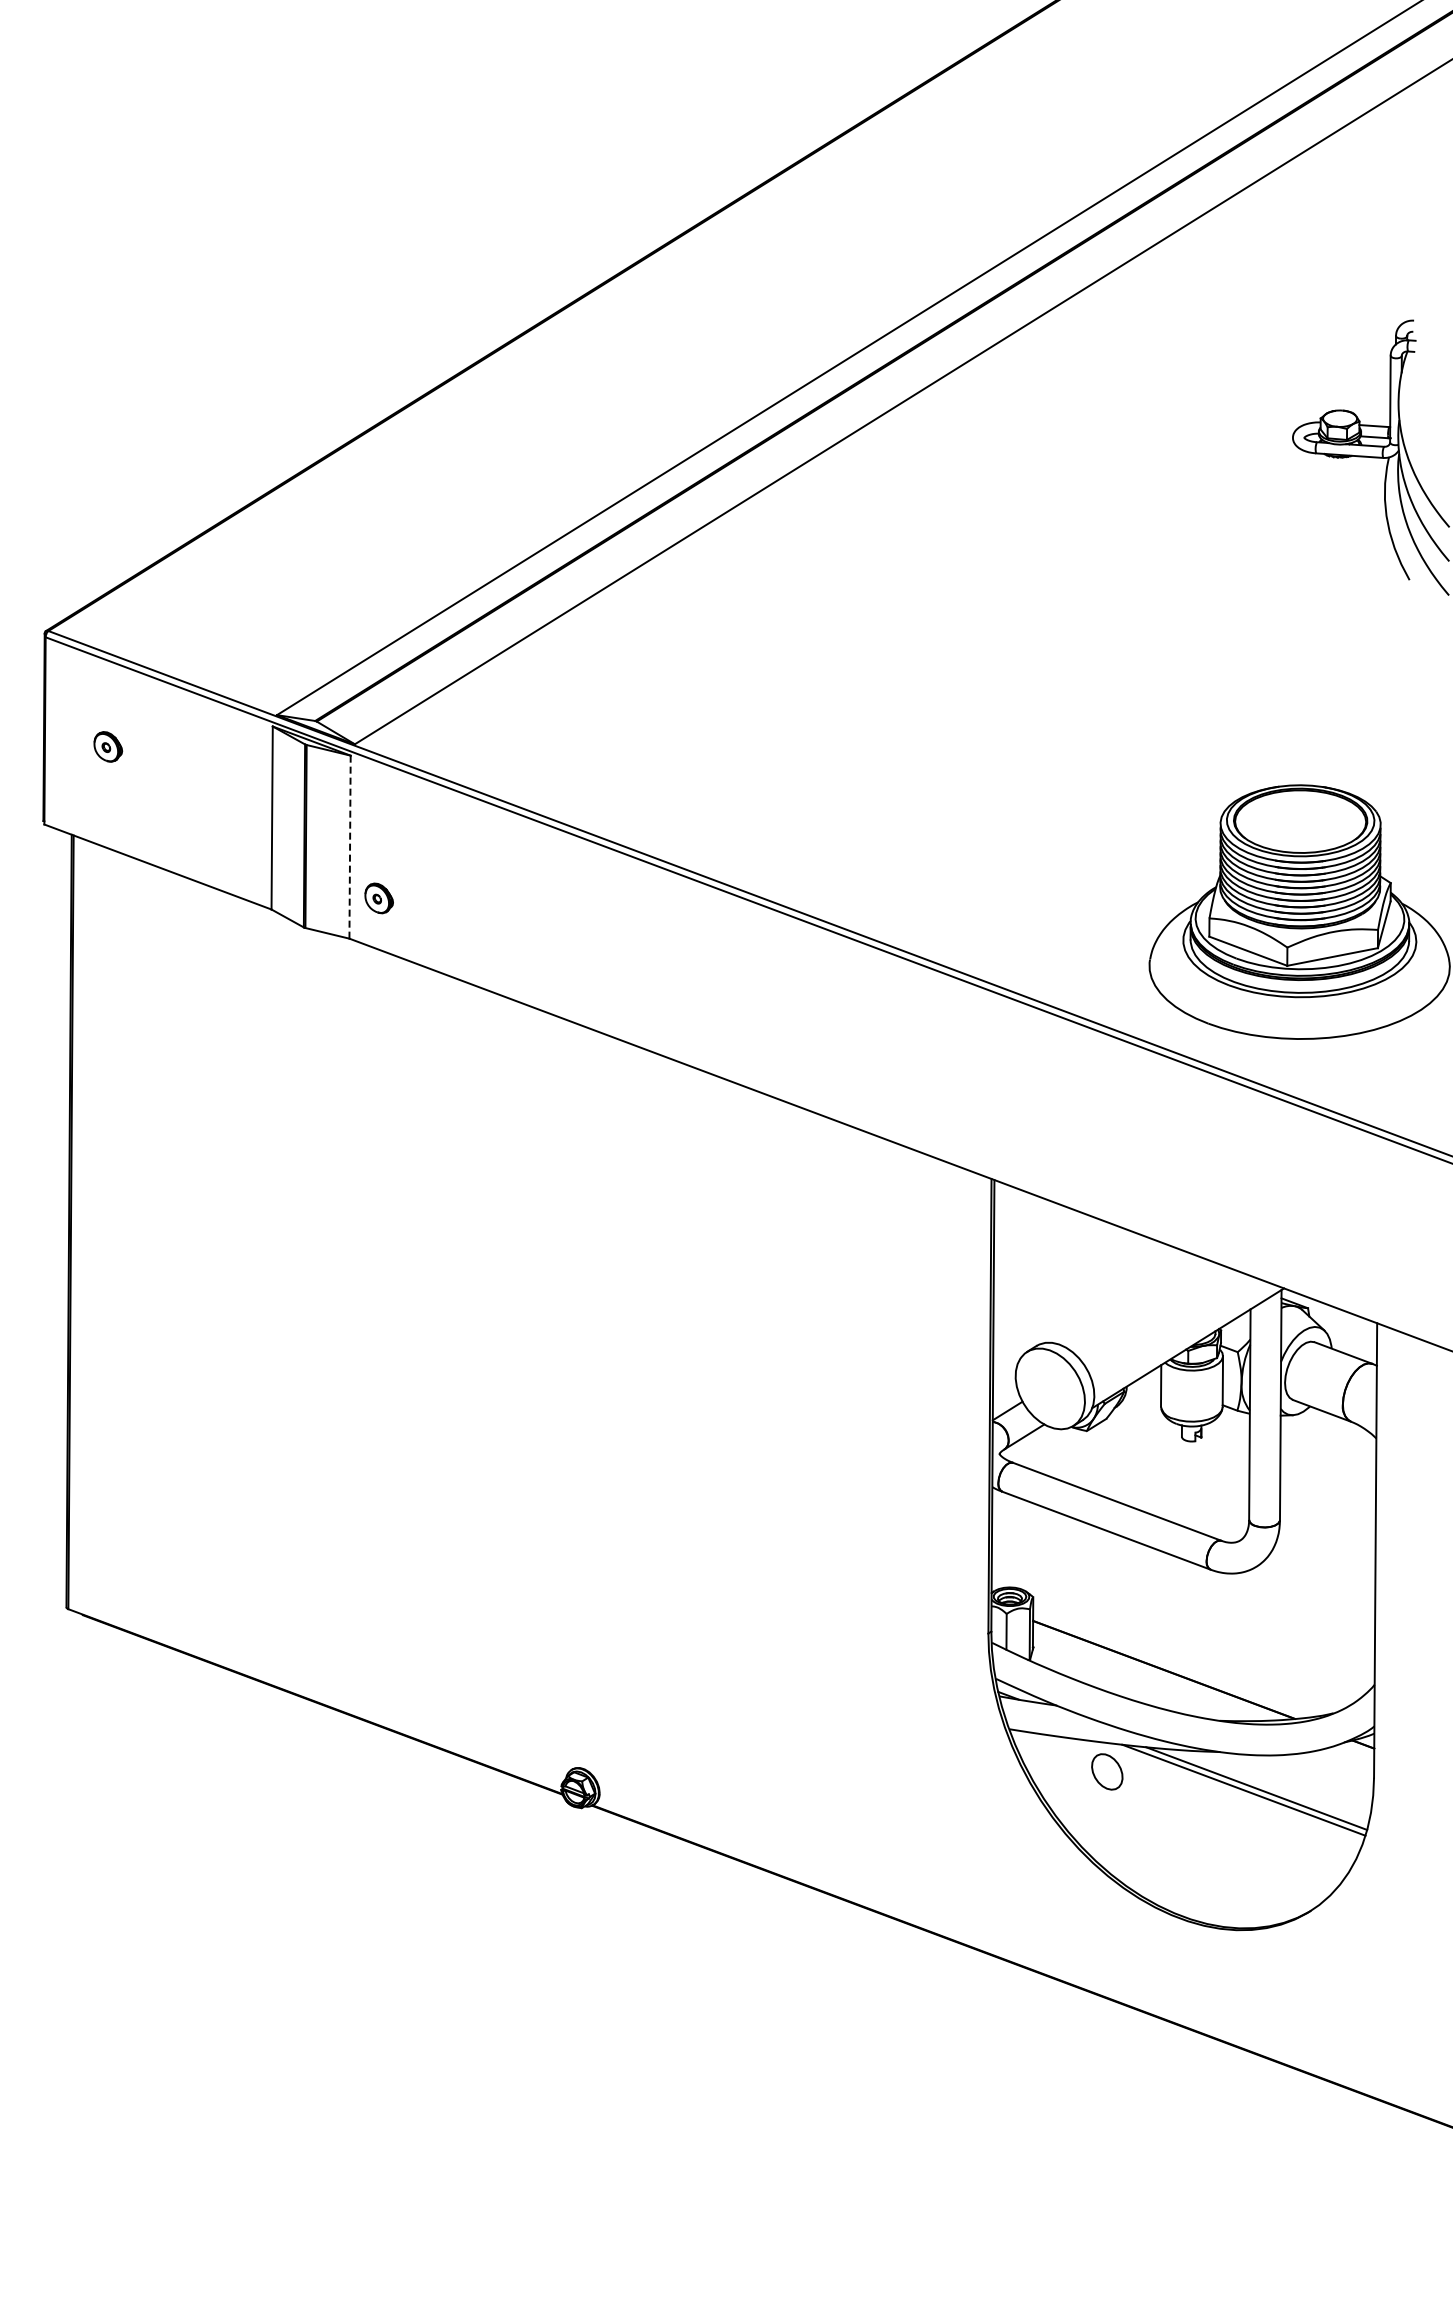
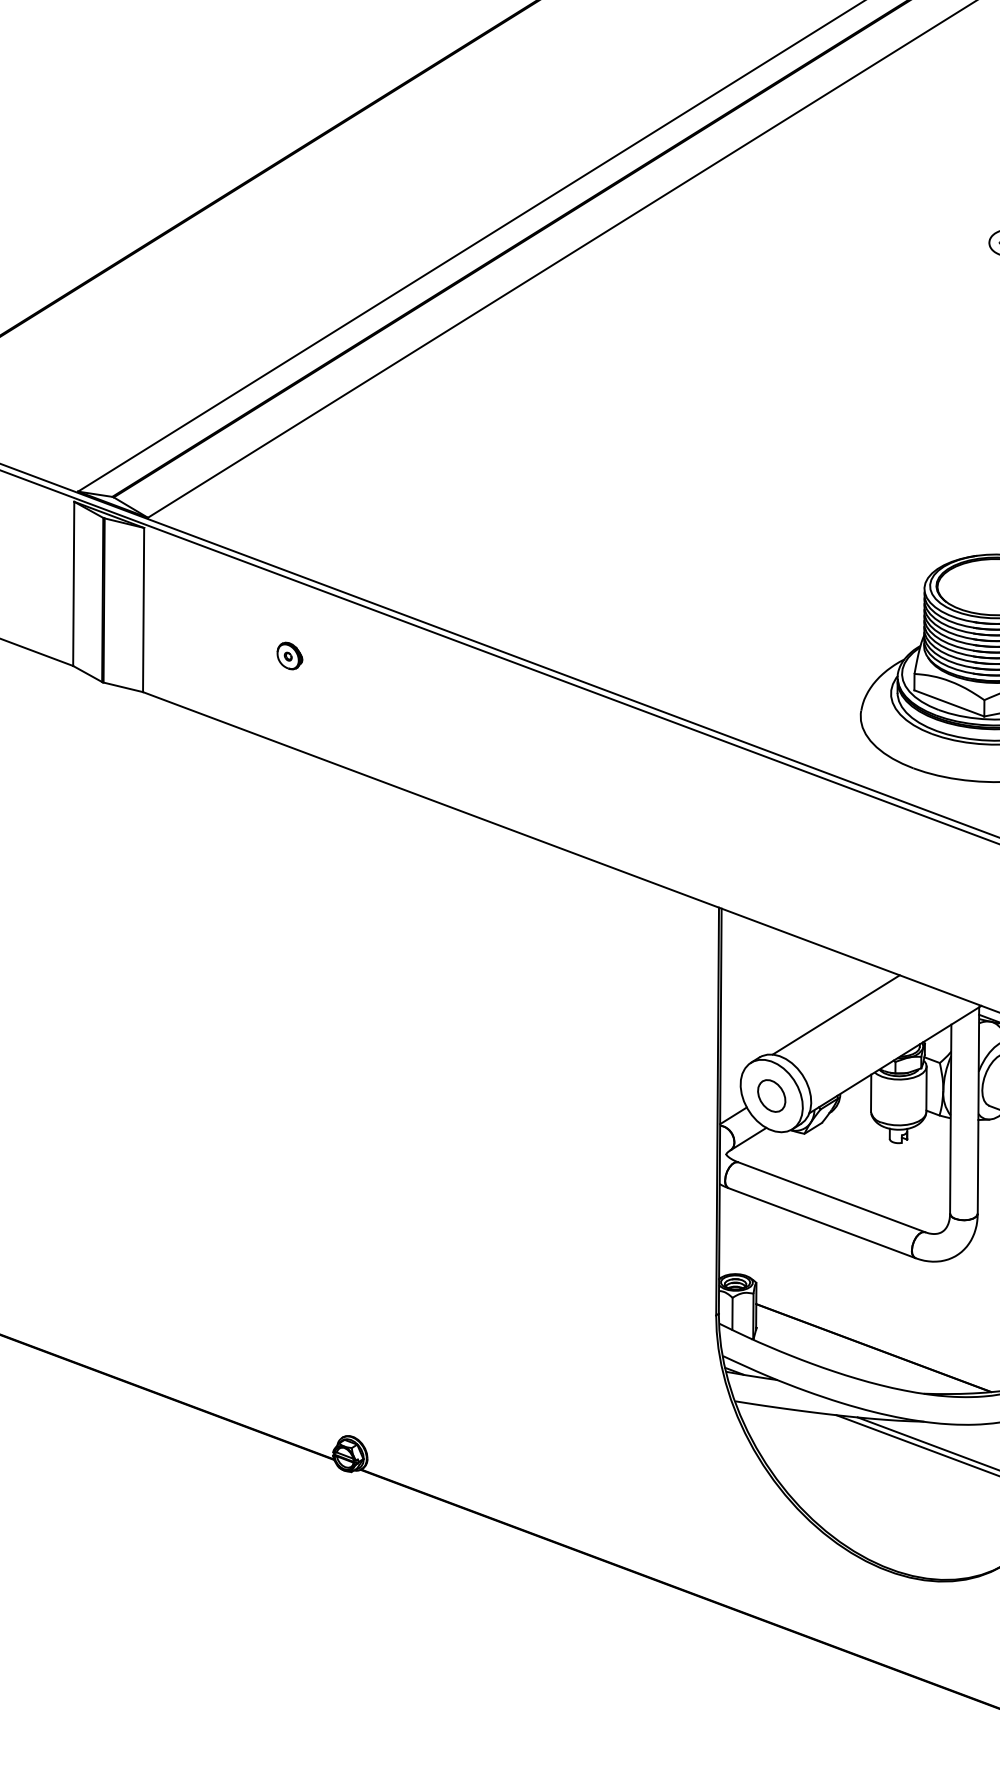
line: (350, 847) -> (144, 610), dashed -> solid
part: (378, 898) -> (289, 656), moved
line: (1122, 1298) -> (836, 1014), added
part: (1107, 1771) -> (771, 1095), moved

